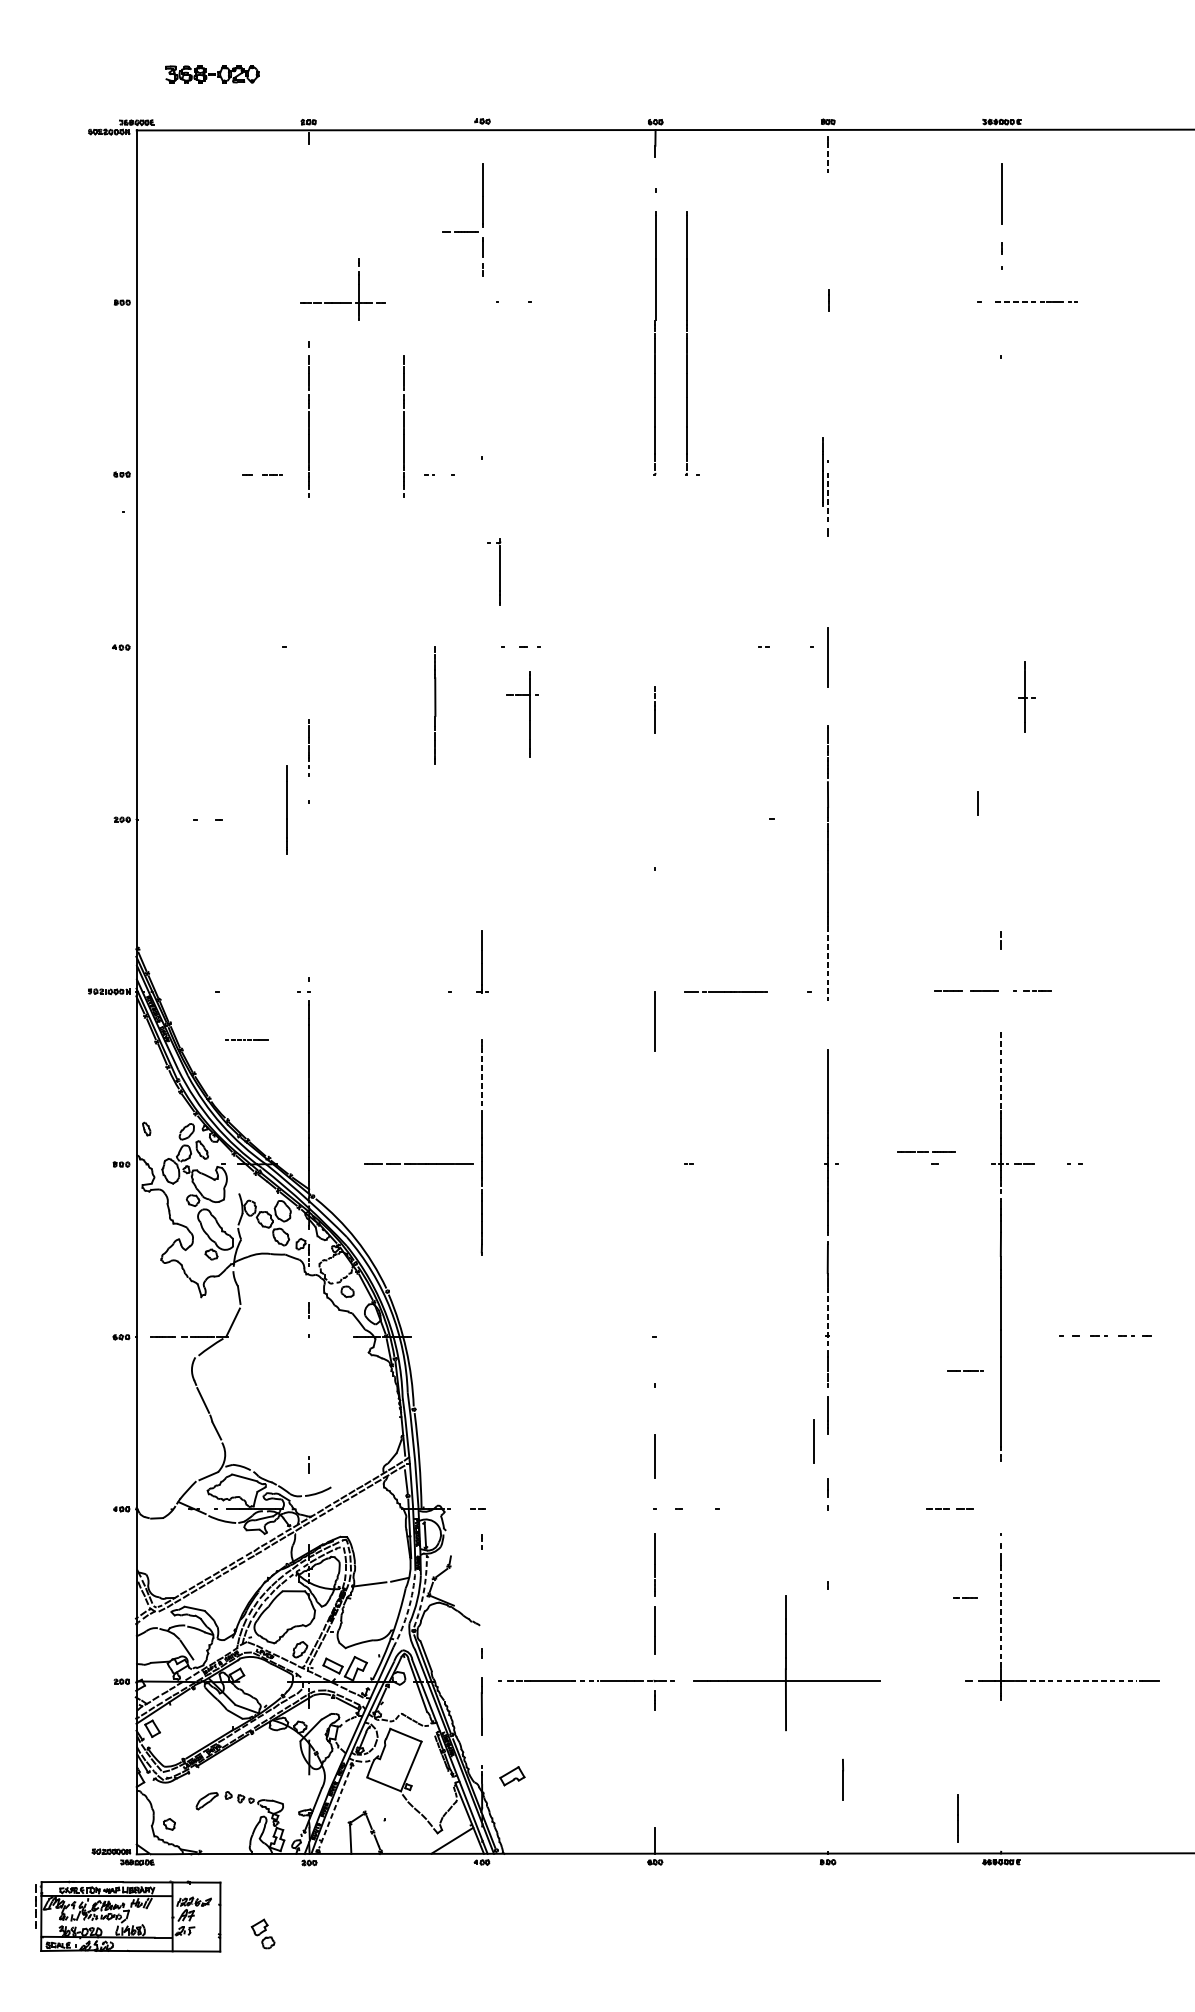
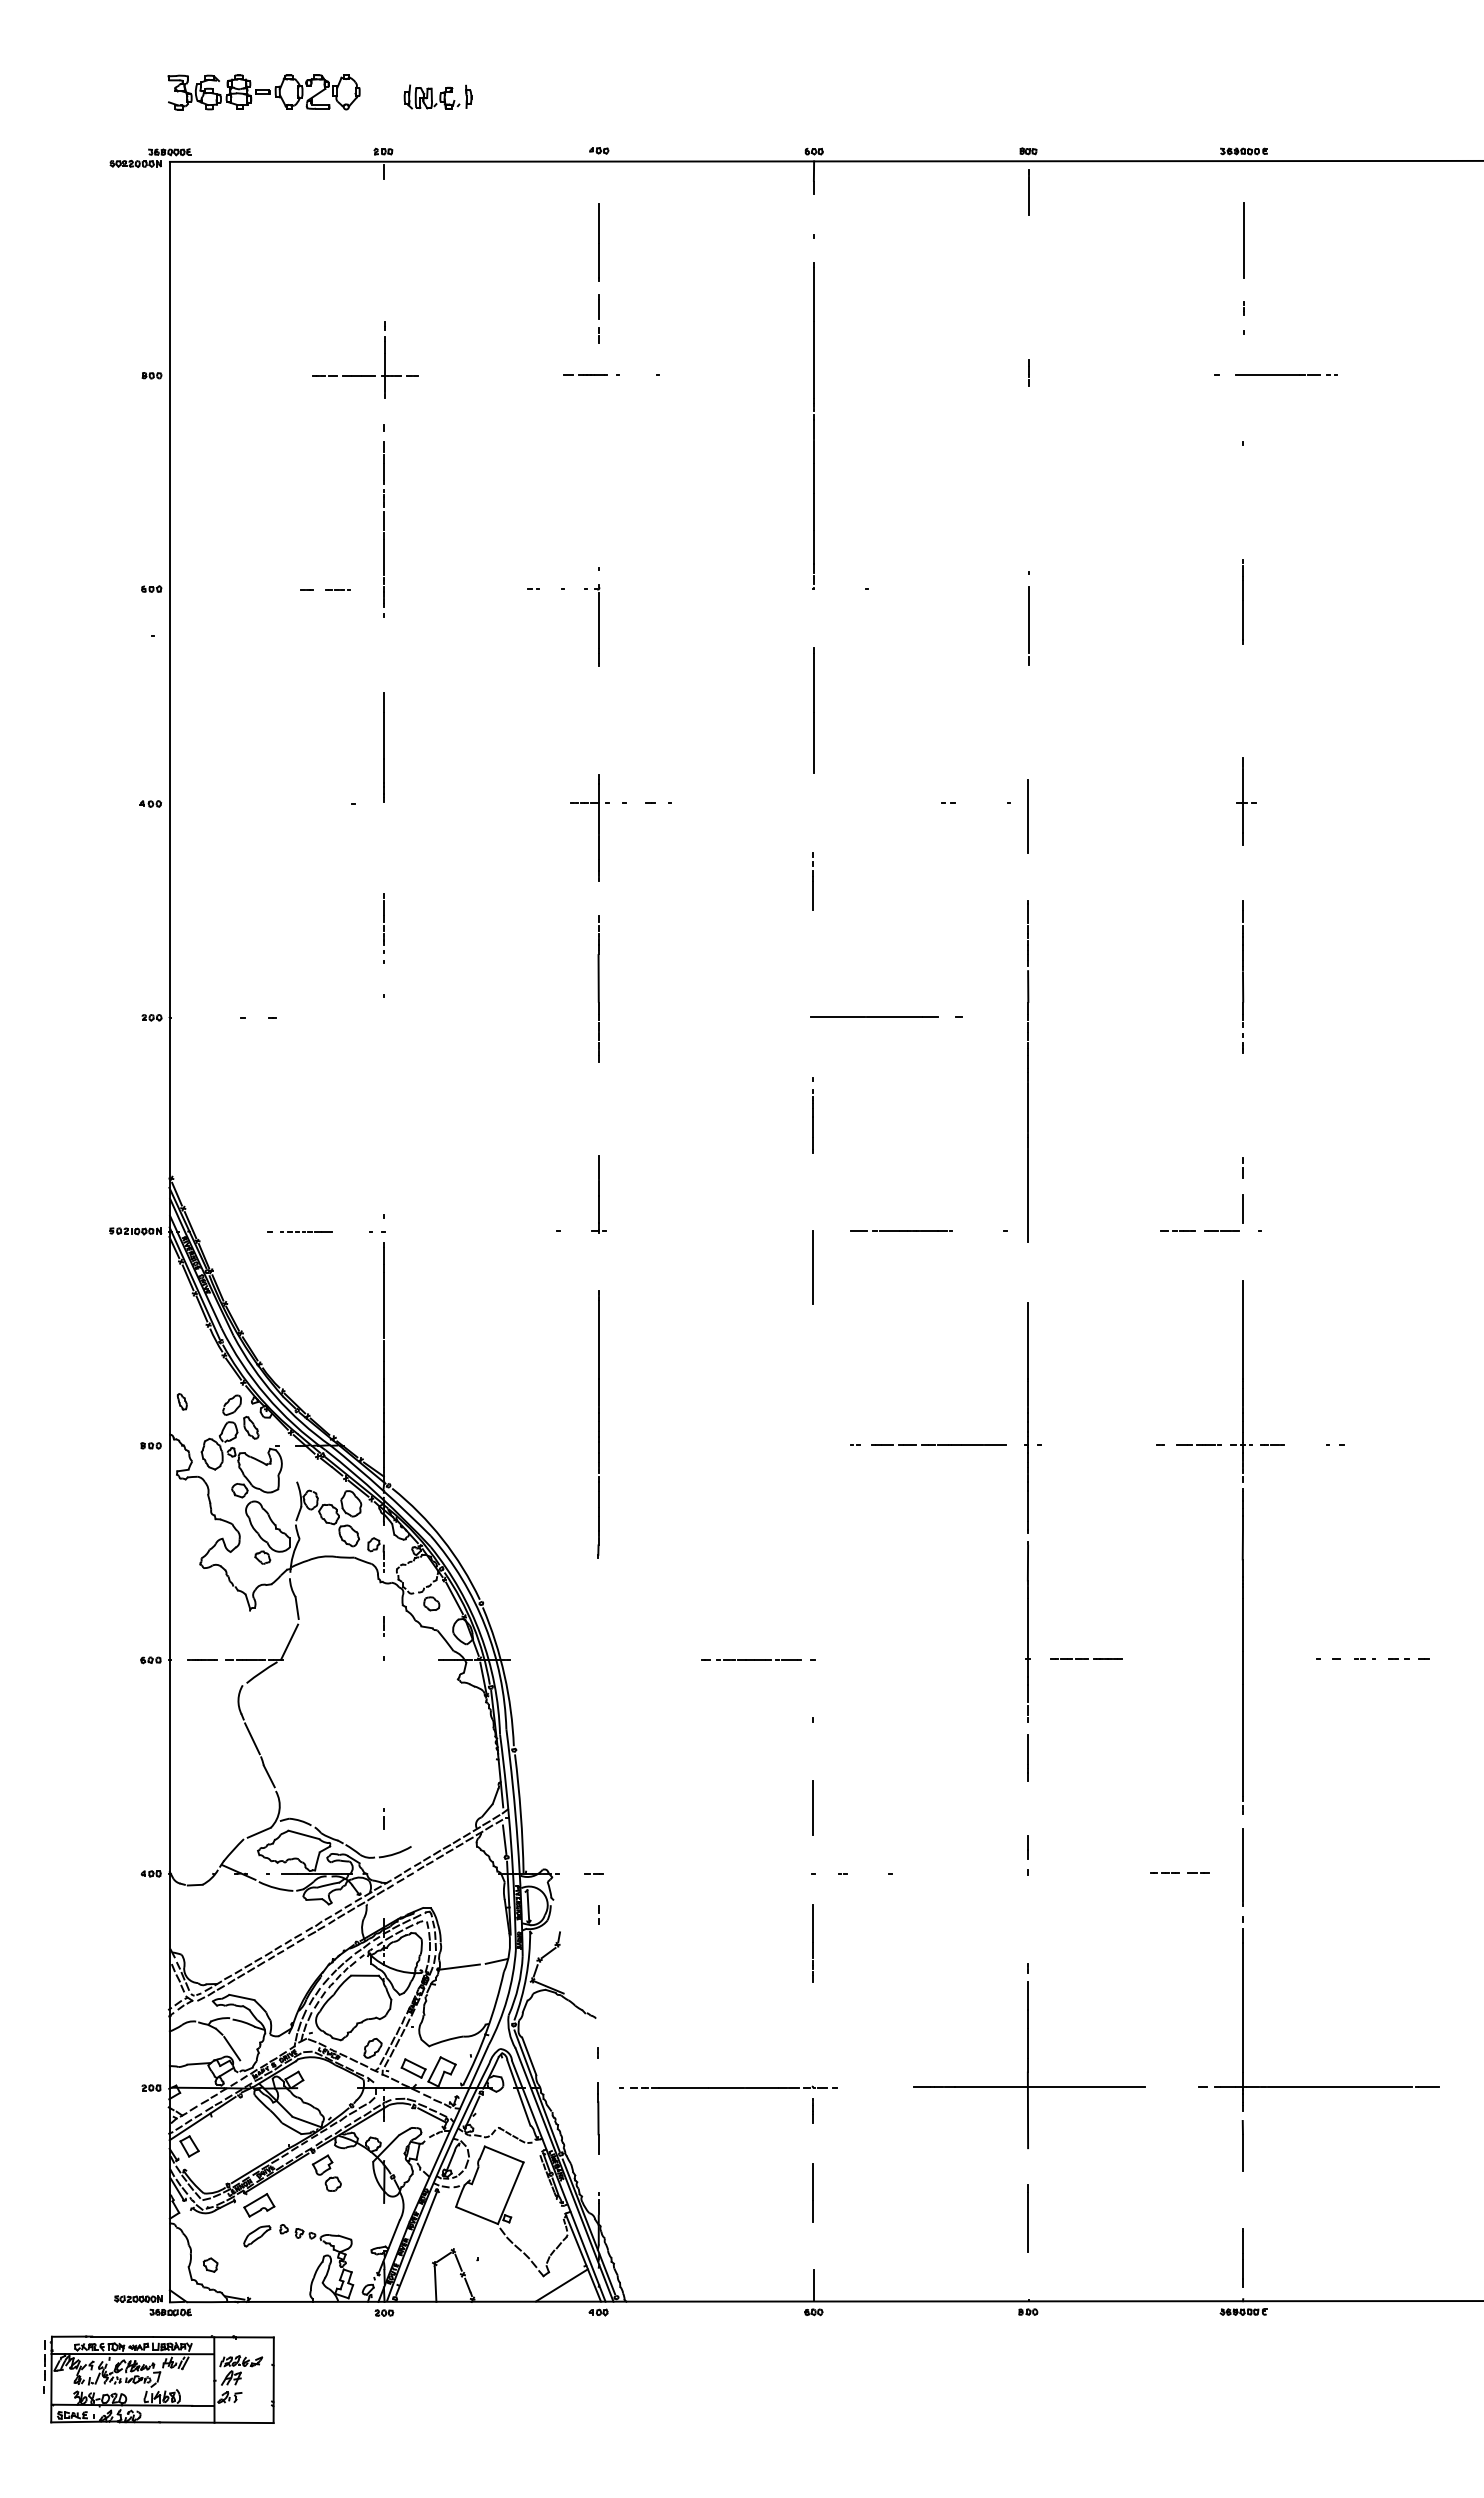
part: (212, 74) -> (263, 92), size x1.67
part: (352, 77) -> (437, 96), added
line: (828, 158) -> (1028, 196), dashed -> solid
line: (460, 231) -> (585, 374), moved
line: (1020, 301) -> (1267, 374), dashed -> solid
part: (343, 302) -> (365, 375), moved
line: (686, 342) -> (852, 425), removed
line: (403, 426) -> (501, 529), removed
line: (821, 471) -> (1242, 601), moved
line: (828, 499) -> (1028, 620), dashed -> solid
part: (494, 572) -> (592, 625), moved
line: (655, 572) -> (813, 710), added
part: (1027, 697) -> (1246, 801), moved
line: (435, 705) -> (598, 988), moved
part: (529, 714) -> (598, 827), moved
line: (1001, 786) -> (1243, 976), added
line: (977, 803) -> (1242, 1208), moved
line: (286, 809) -> (383, 747), moved
line: (704, 818) -> (874, 1016), added
line: (654, 903) -> (812, 1121), added
line: (828, 963) -> (1028, 1196), dashed -> solid
line: (1036, 991) -> (1287, 1230), removed
line: (245, 1040) -> (305, 1231), moved
line: (1000, 1071) -> (1242, 1330), dashed -> solid
line: (481, 1078) -> (598, 1339), dashed -> solid
line: (926, 1151) -> (1086, 1658), moved
line: (418, 1163) -> (938, 1444), moved
line: (827, 1318) -> (1027, 1637), dashed -> solid
line: (605, 1336) -> (751, 1659), added
line: (965, 1370) -> (1198, 1444), moved
line: (813, 1441) -> (1010, 1789), removed
line: (1000, 1502) -> (1242, 1865), added
arc: (423, 1591) -> (526, 1976), dashed -> solid
line: (965, 1597) -> (1198, 1983), removed
arc: (408, 1609) -> (507, 1998), dashed -> solid
line: (1000, 1616) -> (1242, 2007), dashed -> solid
line: (654, 1629) -> (812, 2192), moved
part: (787, 1663) -> (1029, 2065), moved
line: (585, 1681) -> (726, 2087), dashed -> solid
line: (1078, 1681) -> (1339, 2087), dashed -> solid
part: (512, 1776) -> (259, 2205), moved
line: (842, 1779) -> (1242, 2145), moved
line: (827, 1786) -> (1027, 2218), added
line: (335, 1806) -> (416, 2242), dashed -> solid
line: (957, 1818) -> (1242, 2257), moved
part: (262, 1933) -> (326, 2172), moved

